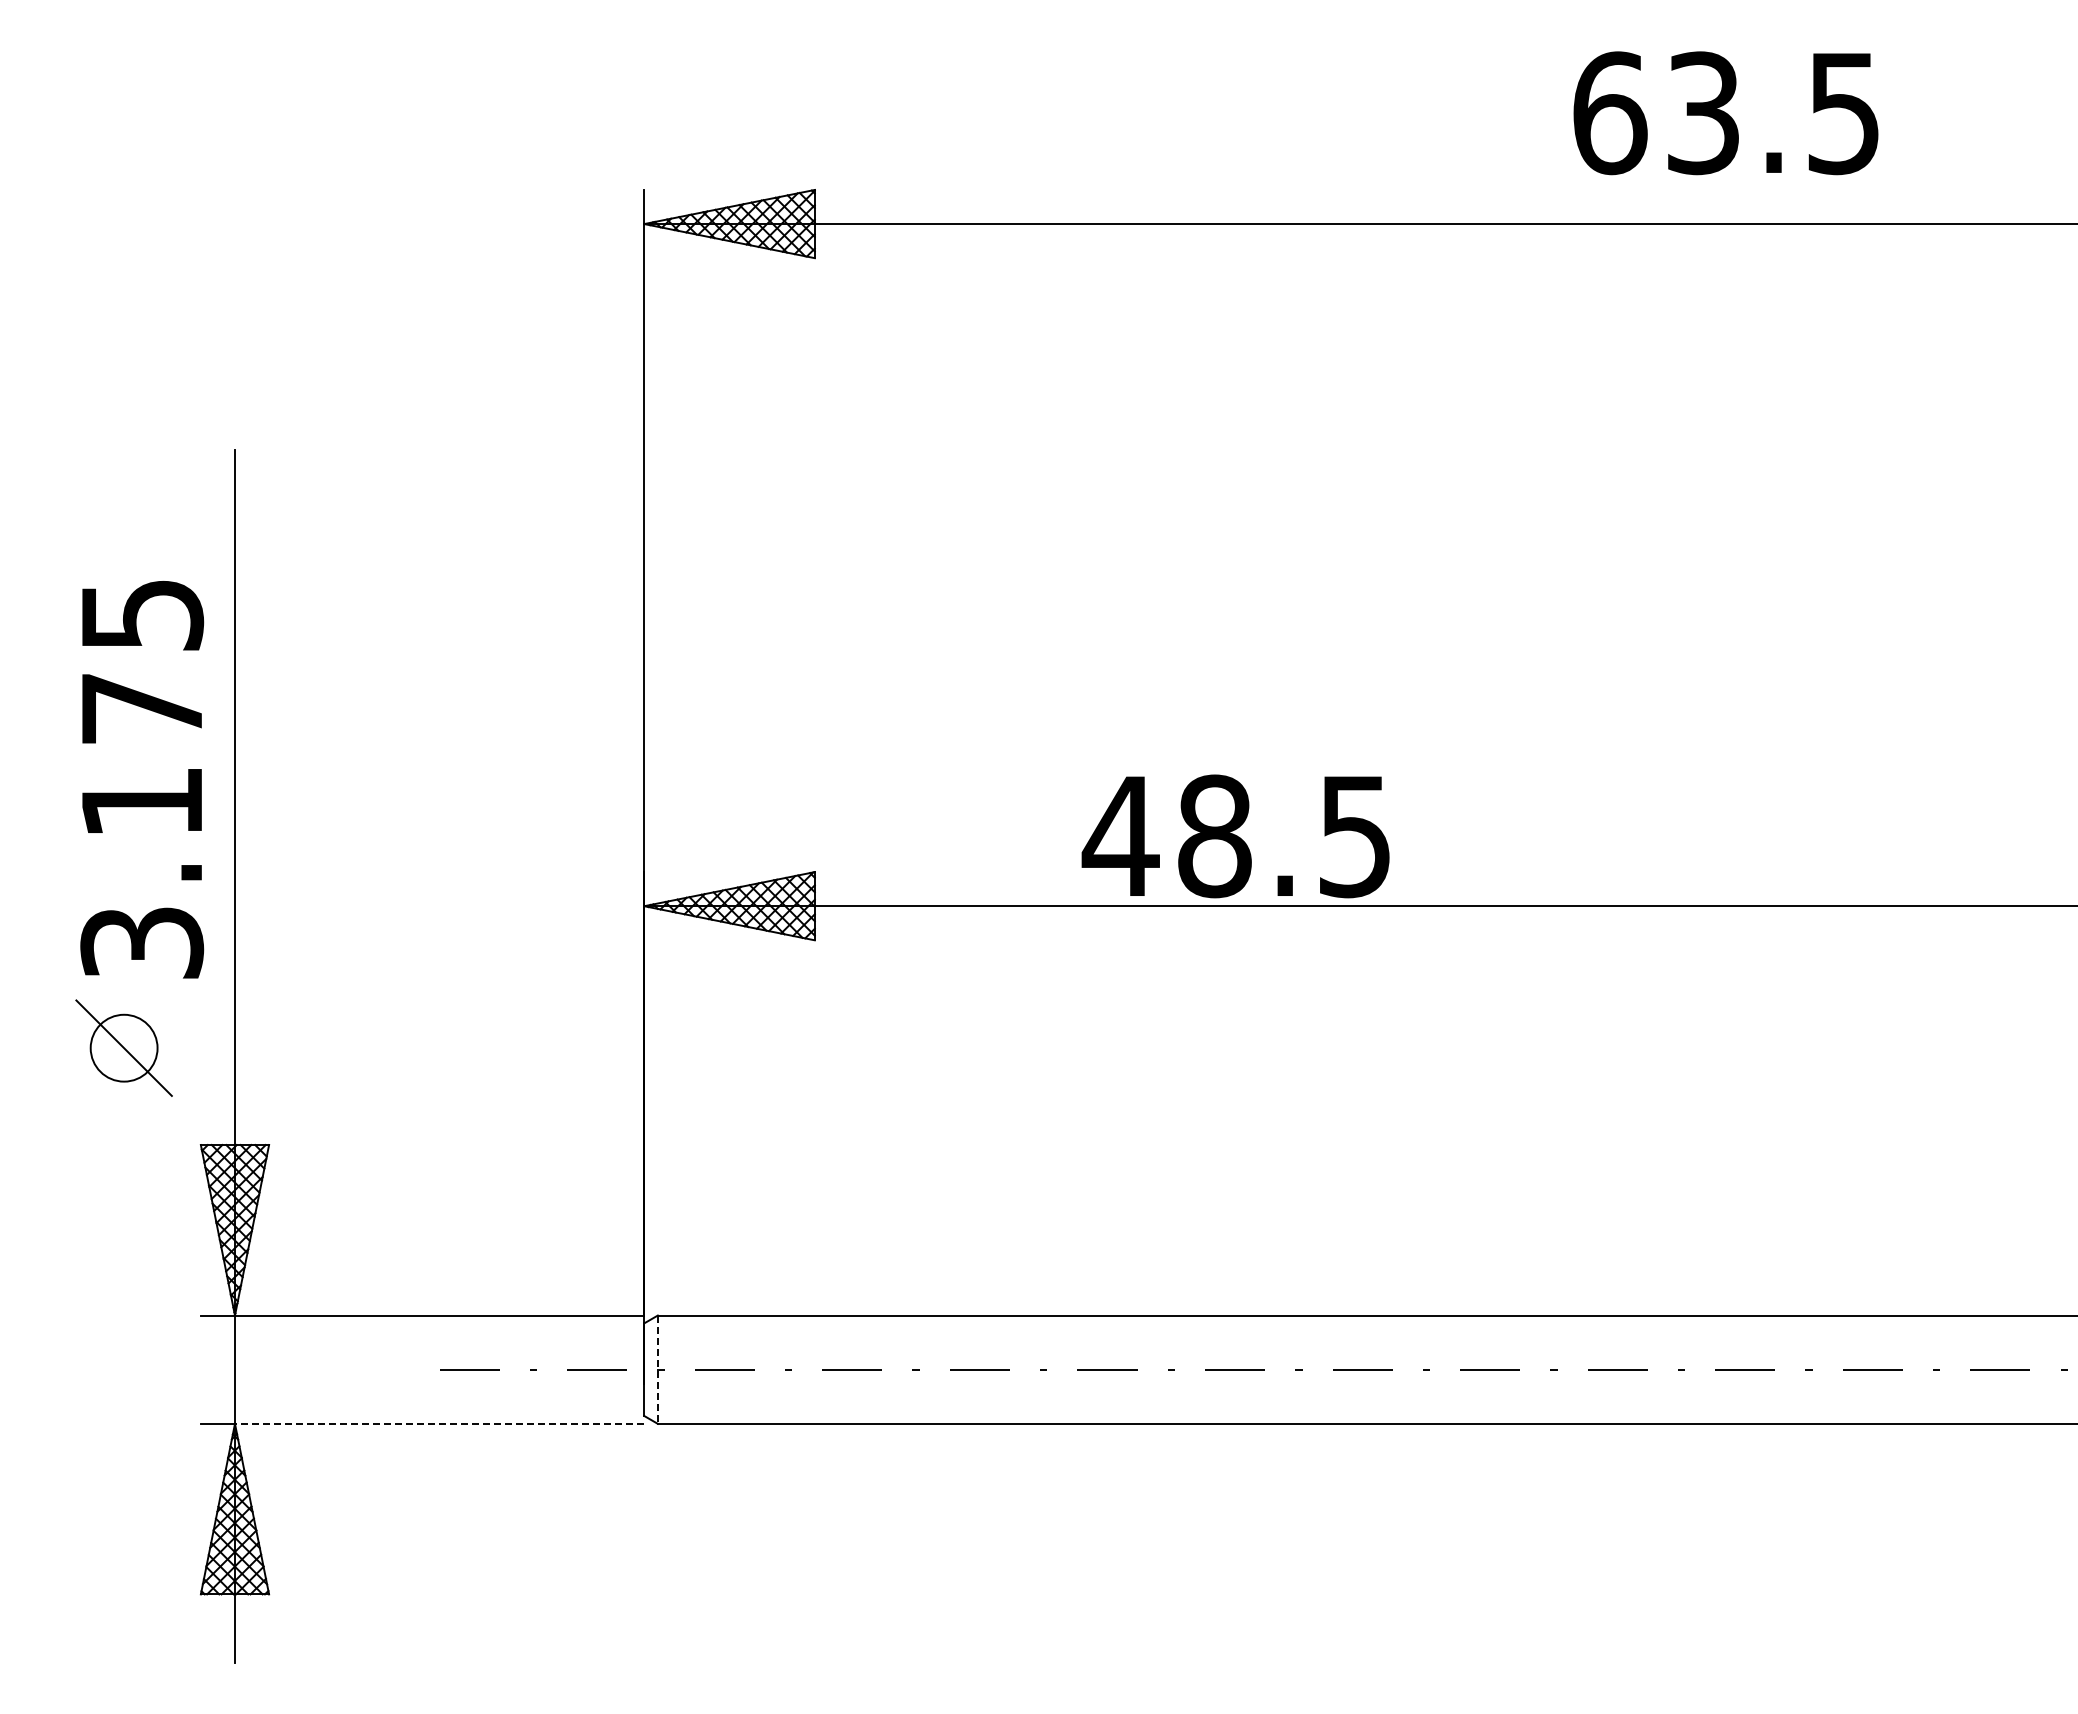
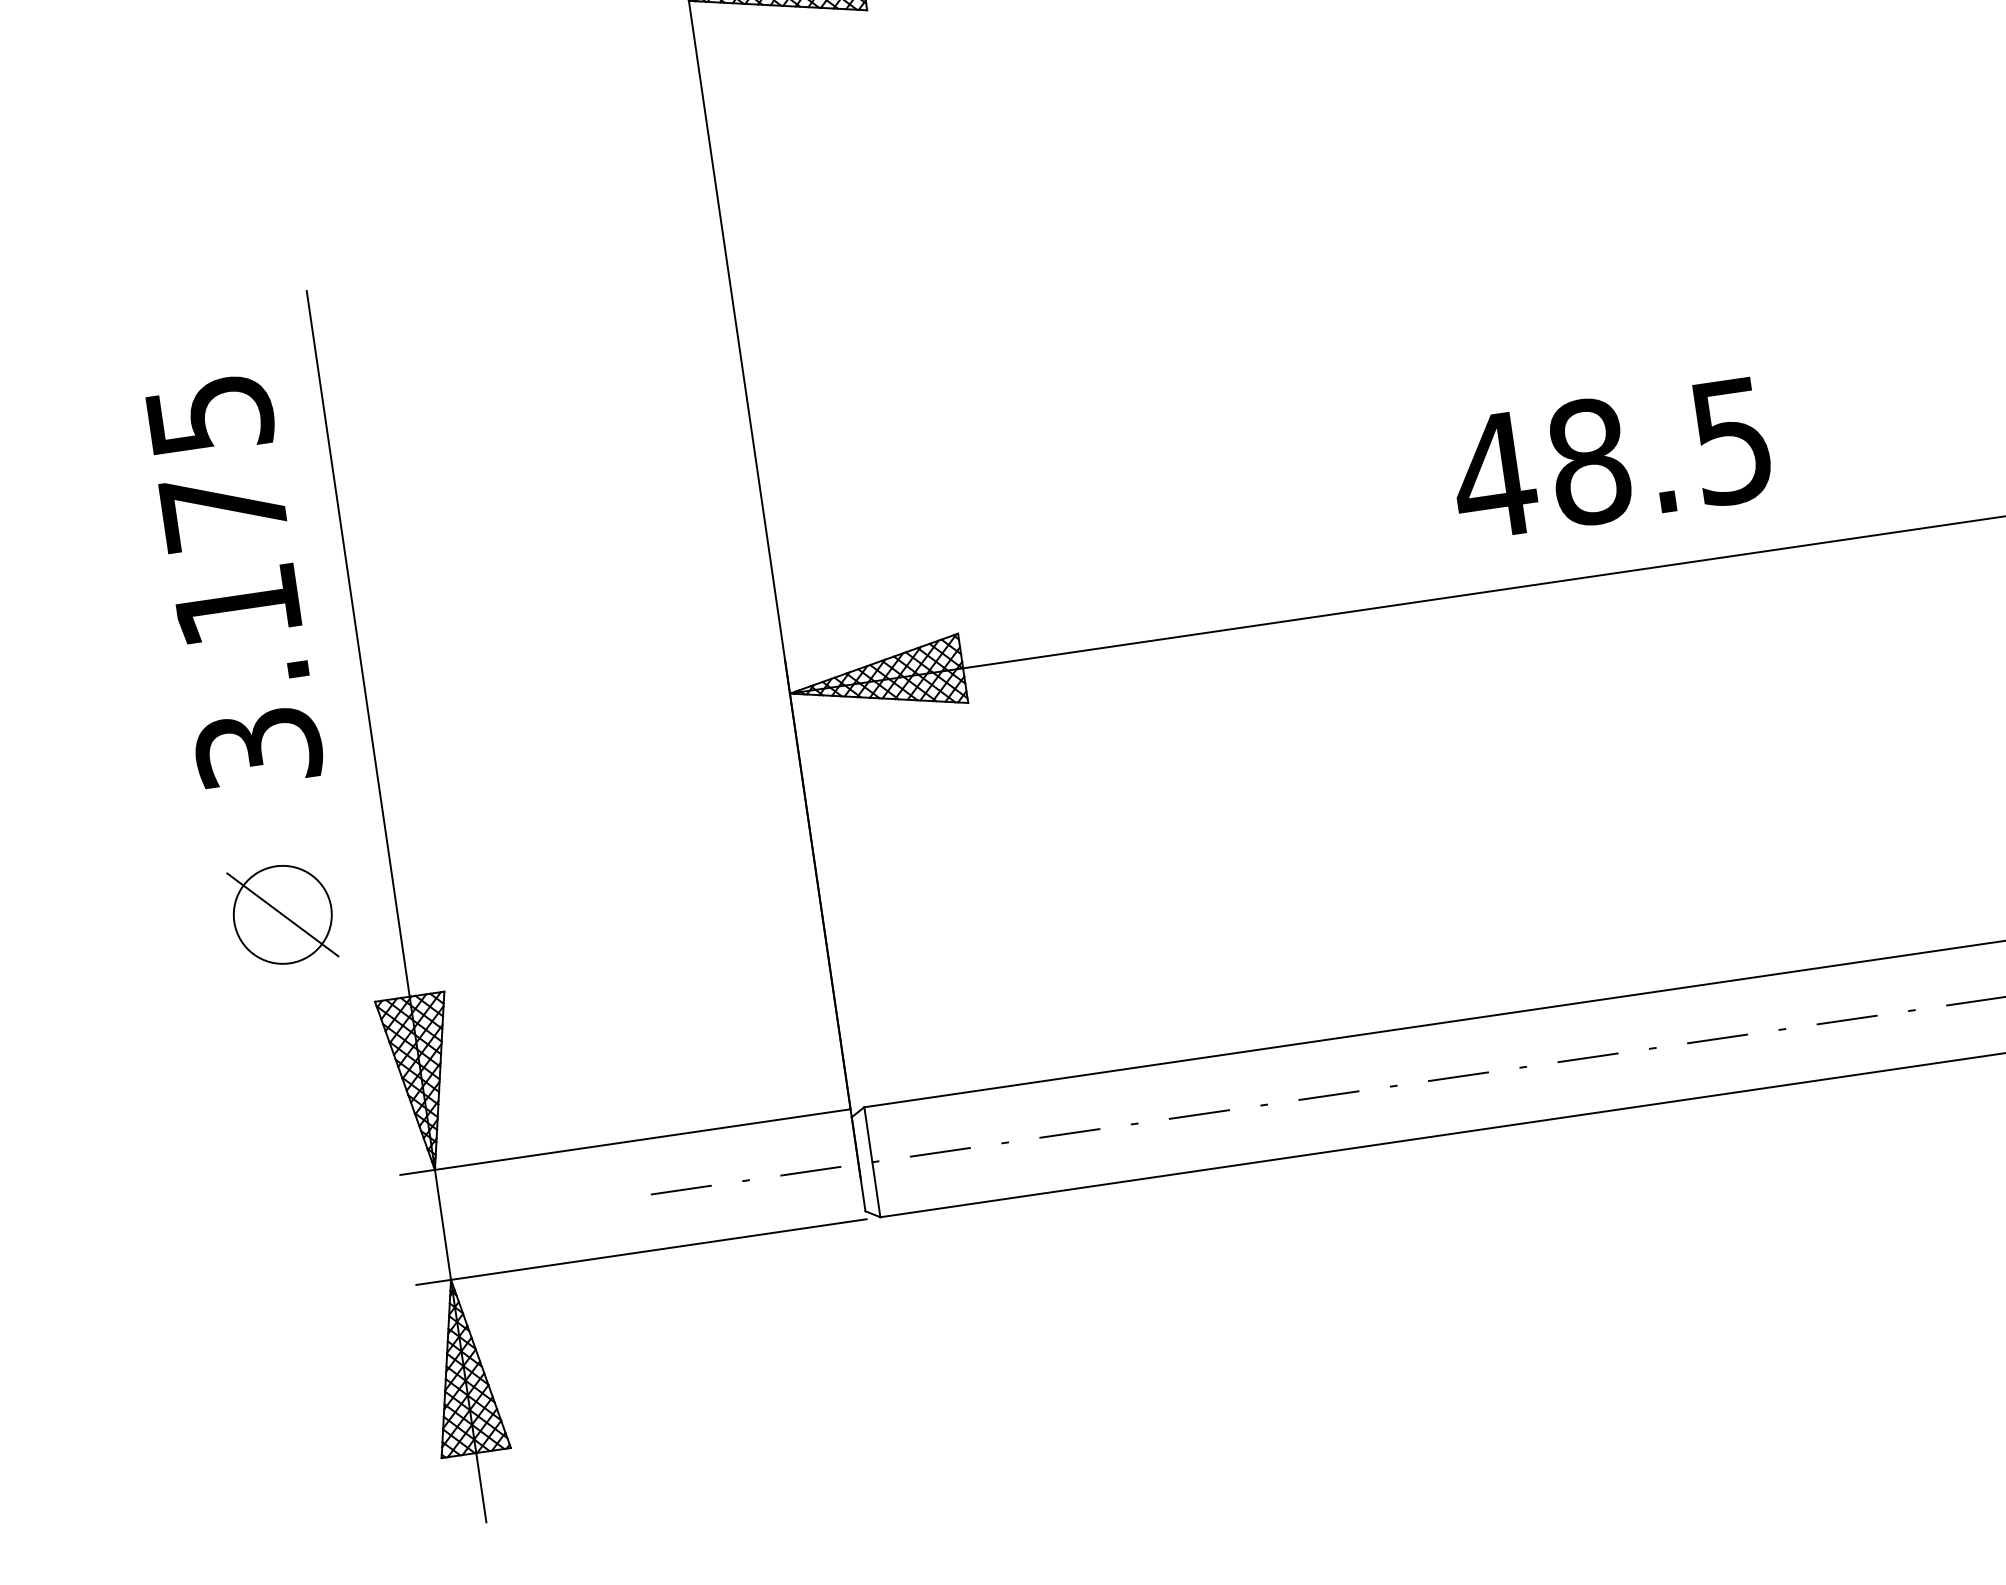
text: (142, 779) -> (234, 582), moved
text: (1235, 836) -> (1610, 459), moved
circle: (123, 1047) -> (282, 914), size x1.43
line: (657, 1370) -> (872, 1163), dashed -> solid
line: (439, 1423) -> (658, 1249), dashed -> solid

